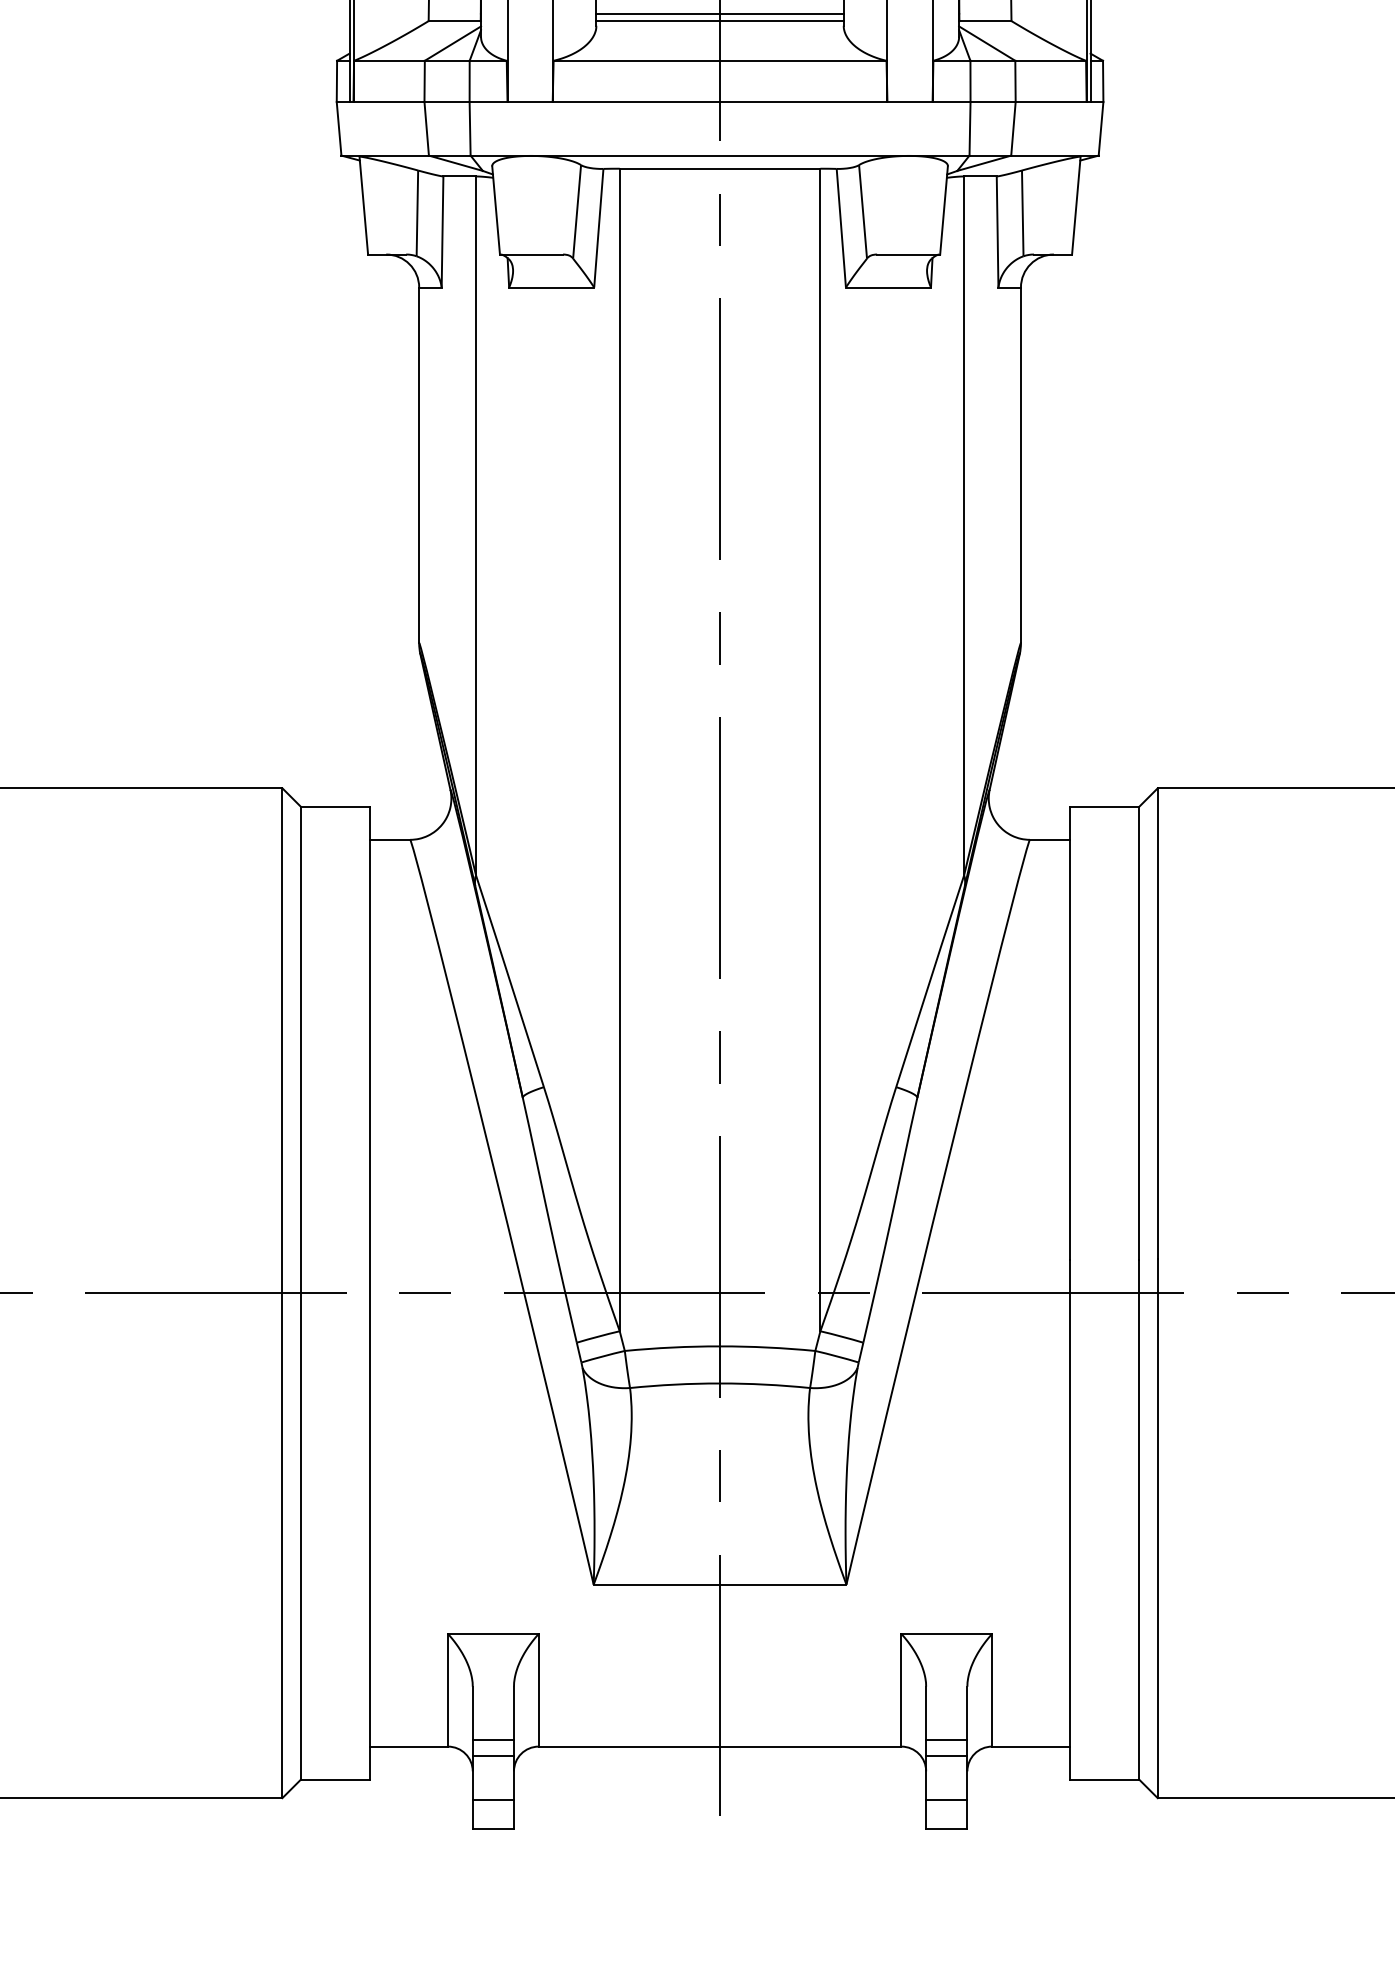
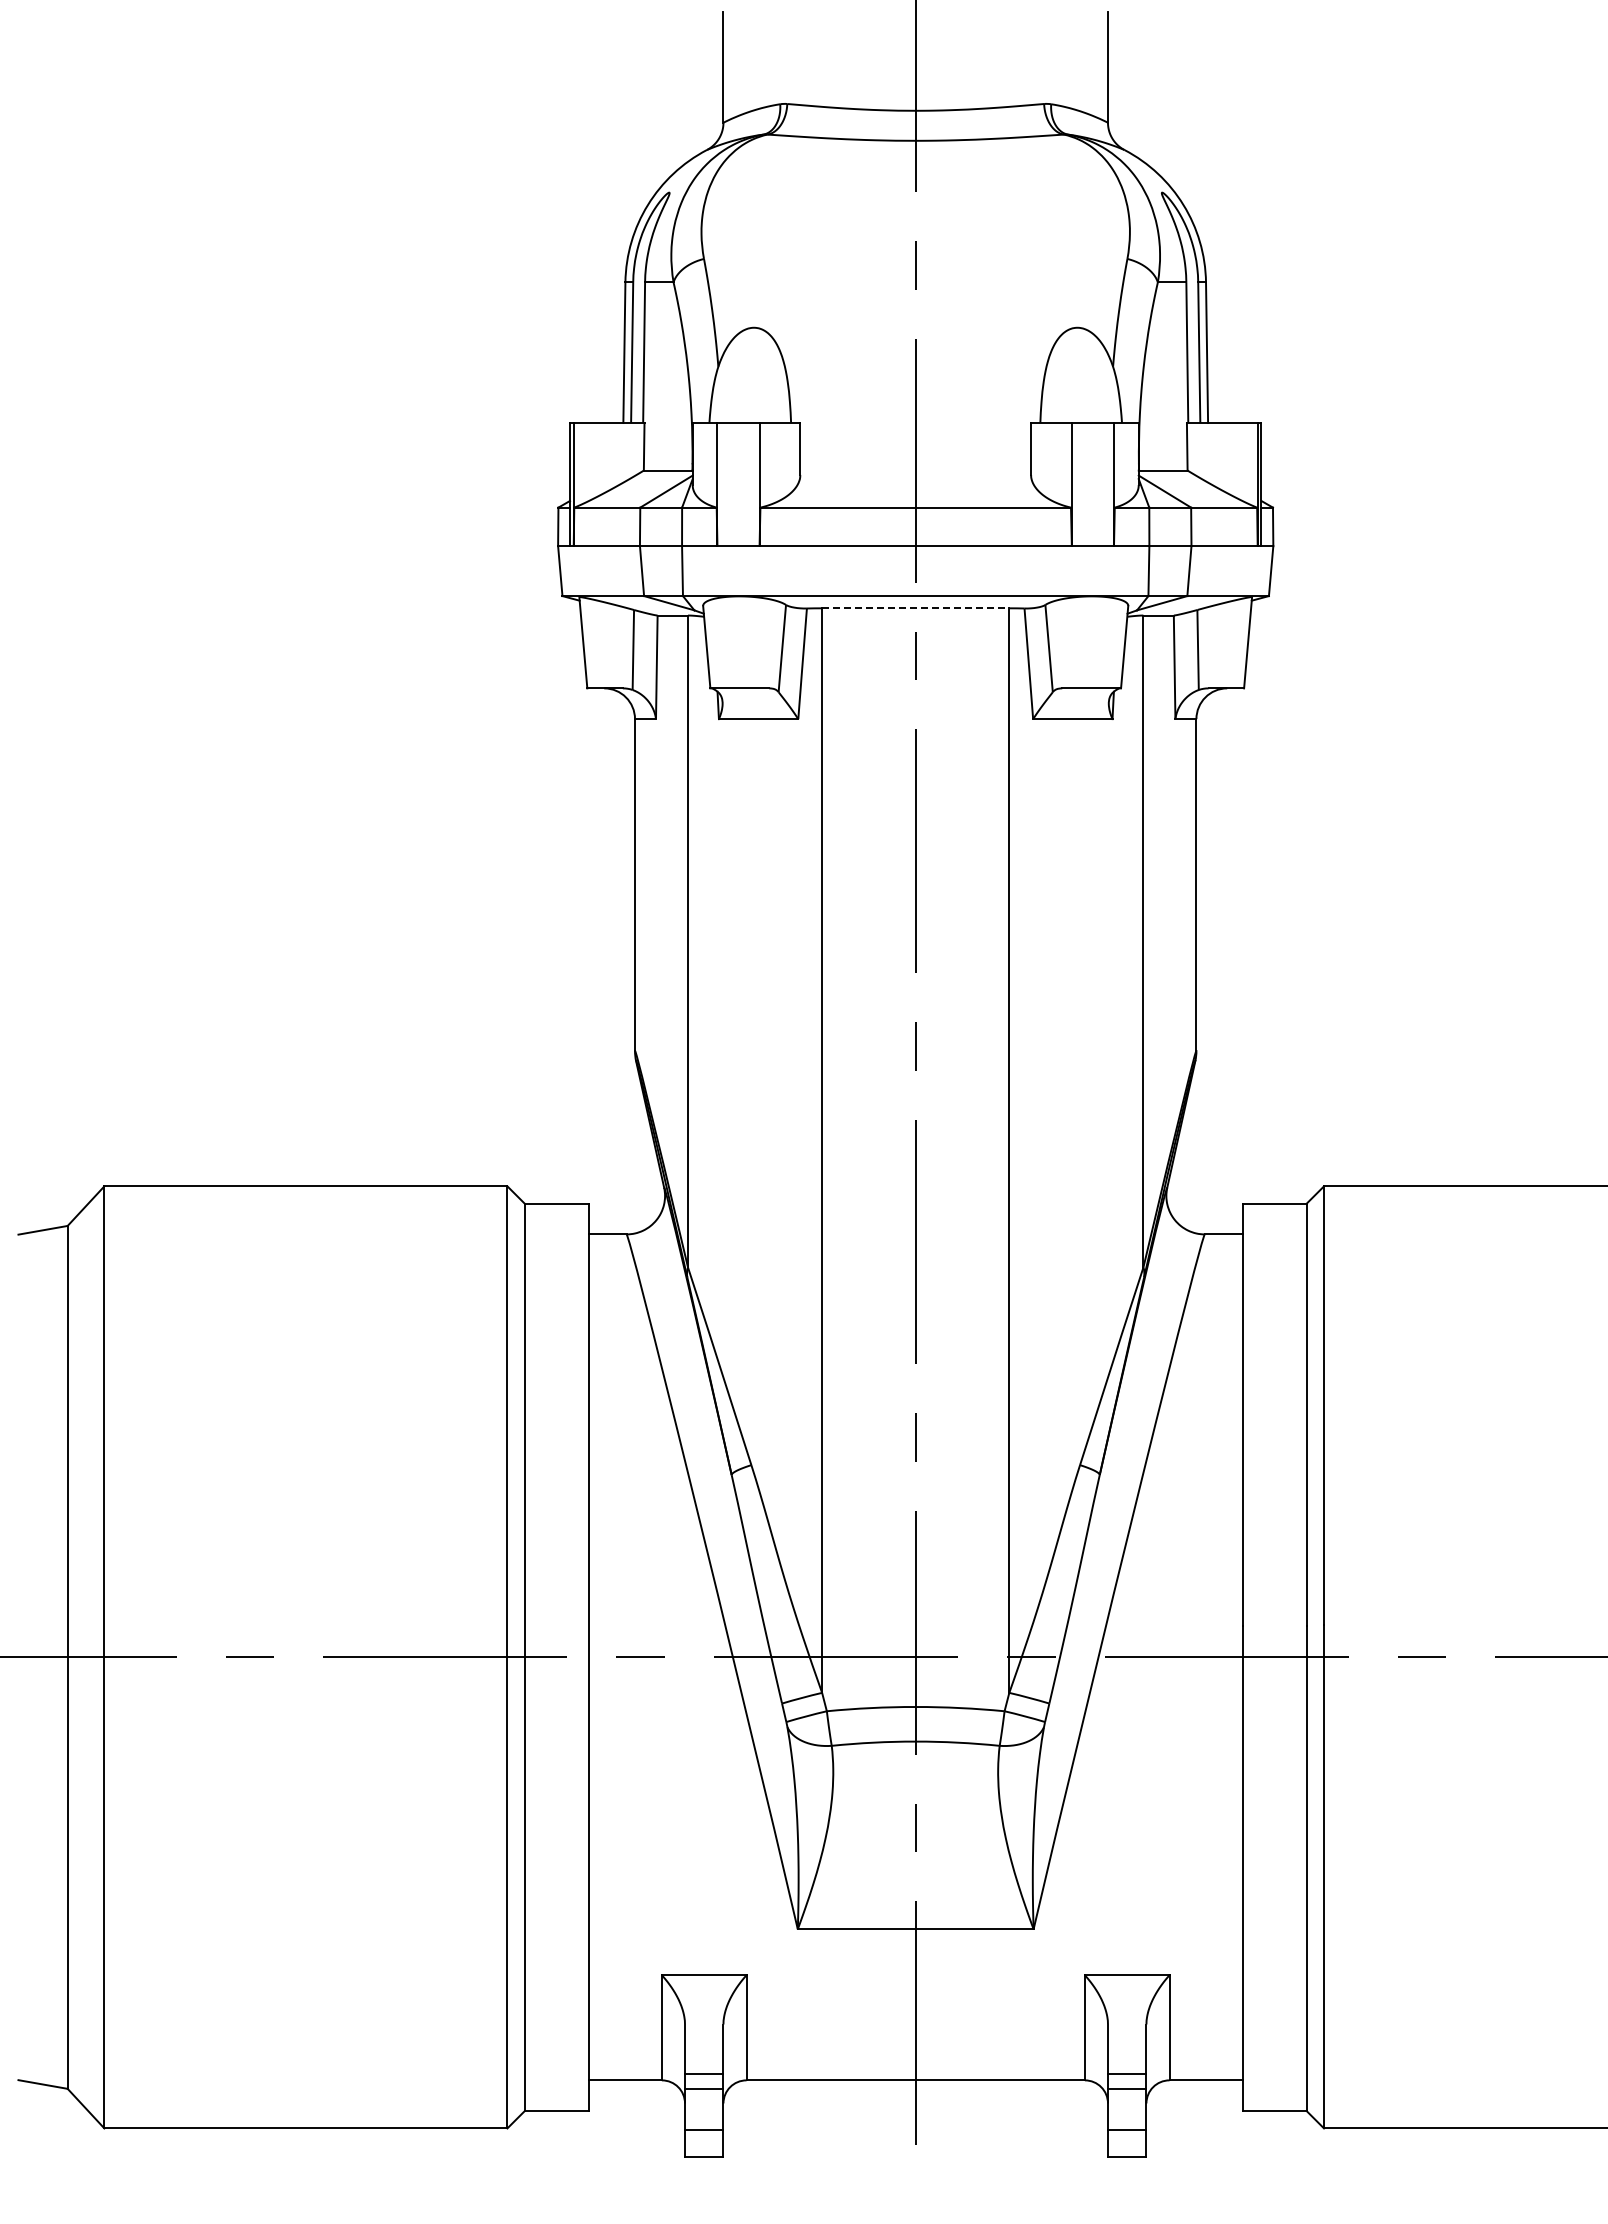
line: (719, 14) -> (915, 464), removed
line: (719, 20) -> (915, 470), removed
line: (719, 168) -> (915, 608), solid -> dashed

